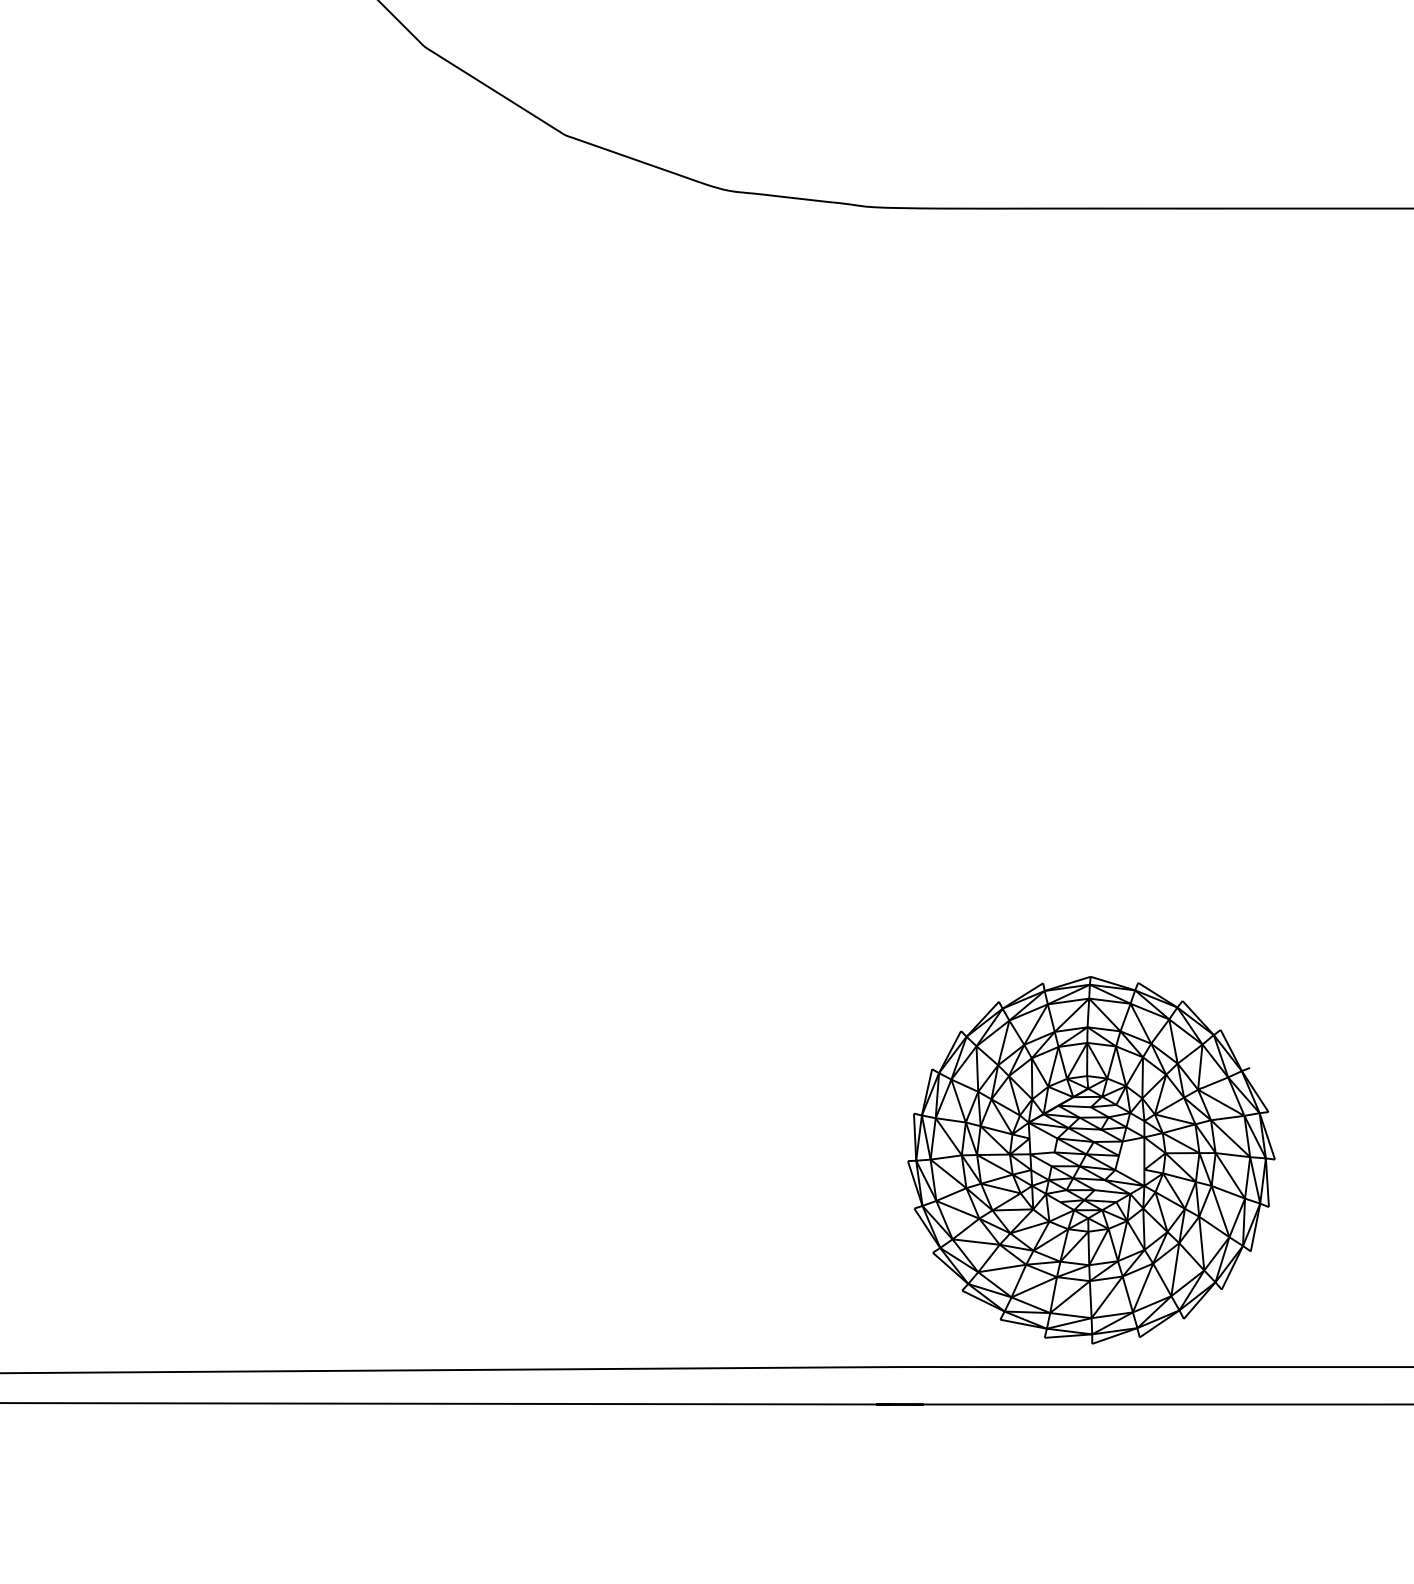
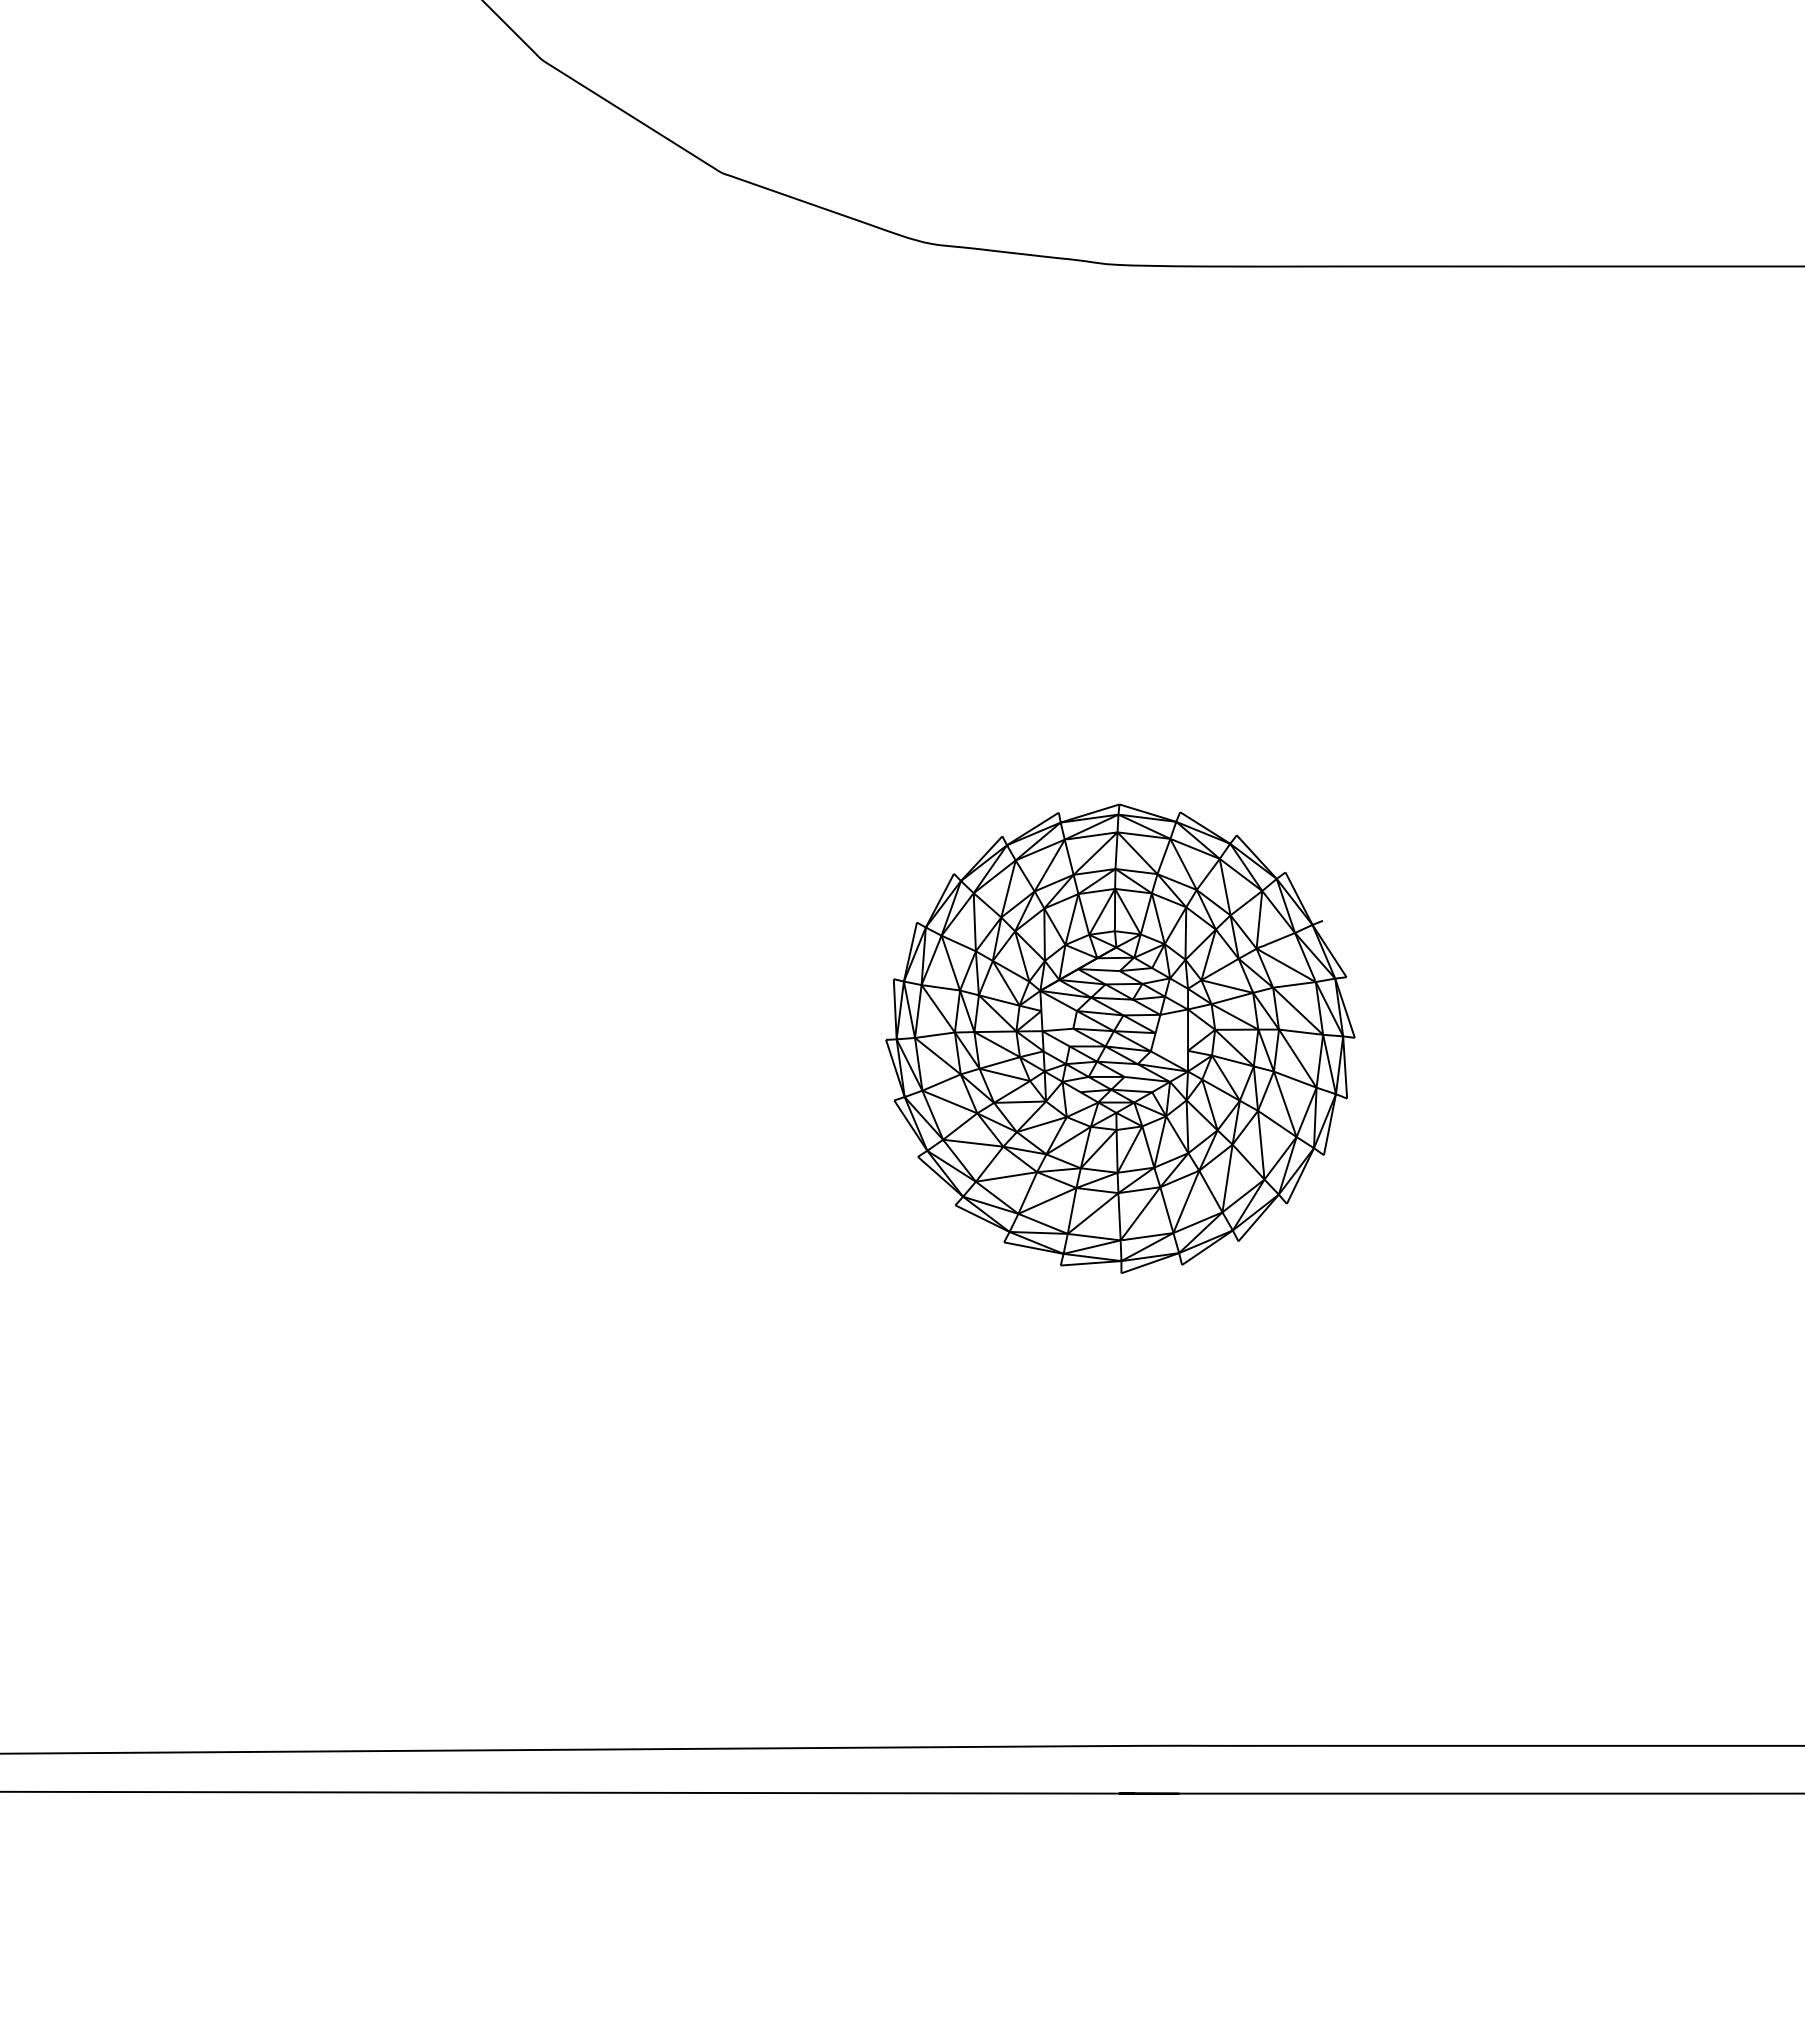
part: (1091, 1160) -> (1120, 1038), moved

